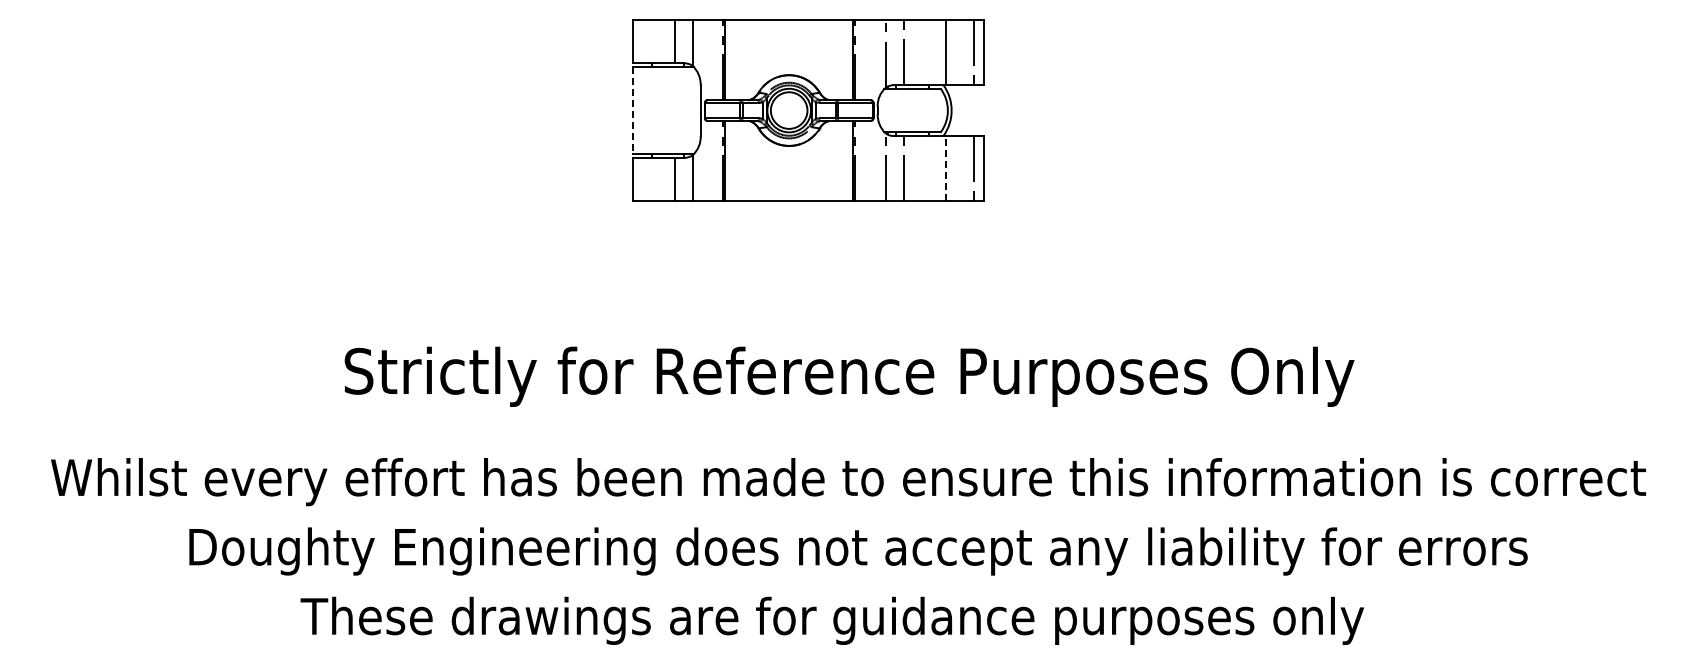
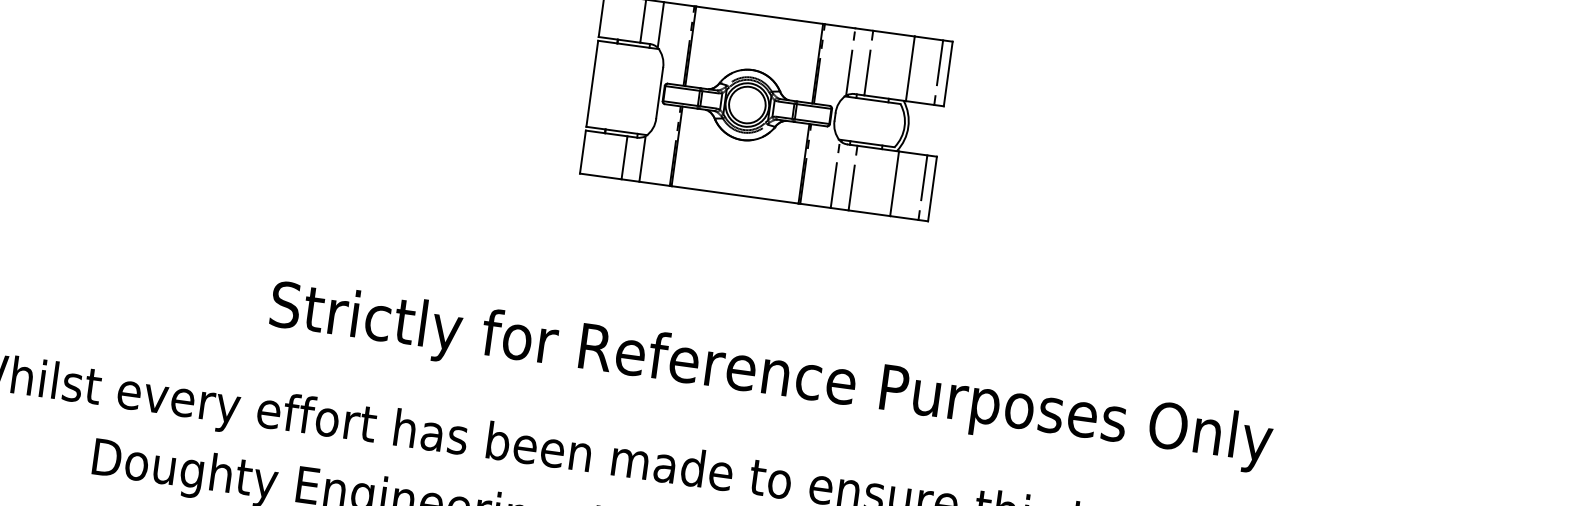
line: (632, 111) -> (592, 84), dashed -> solid
line: (945, 168) -> (894, 183), dashed -> solid

